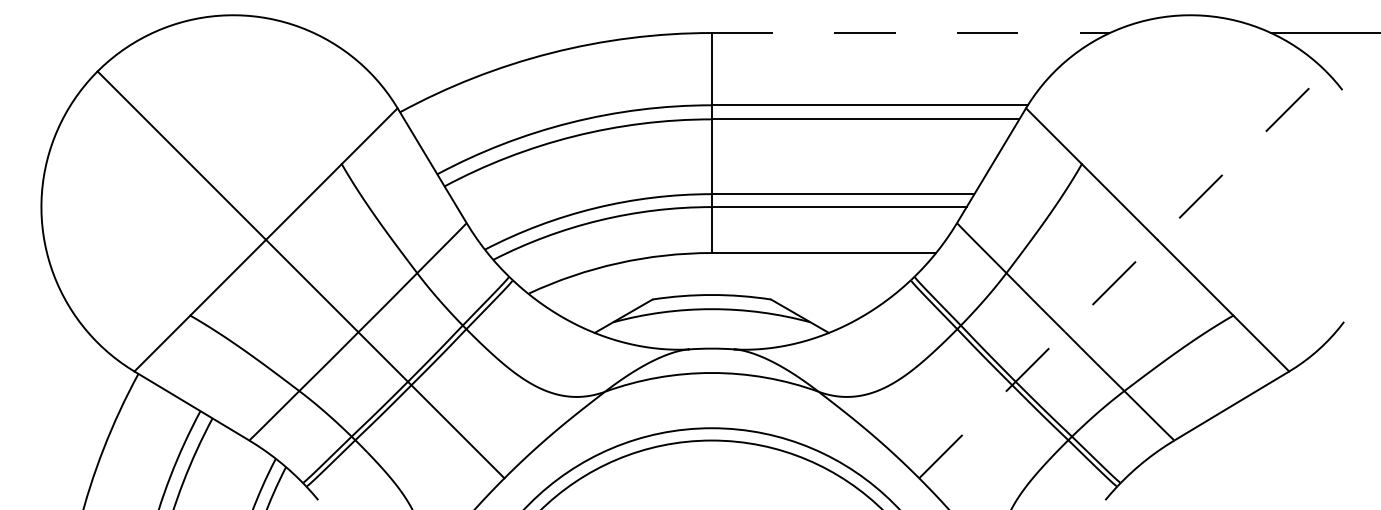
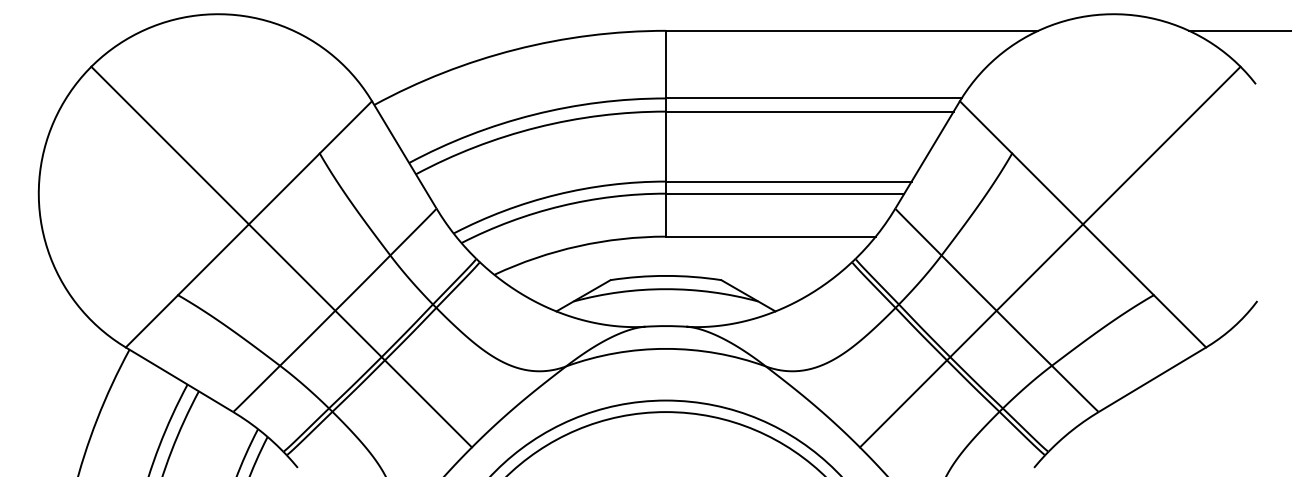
line: (911, 33) -> (852, 31), dashed -> solid
line: (1122, 274) -> (1050, 256), dashed -> solid

